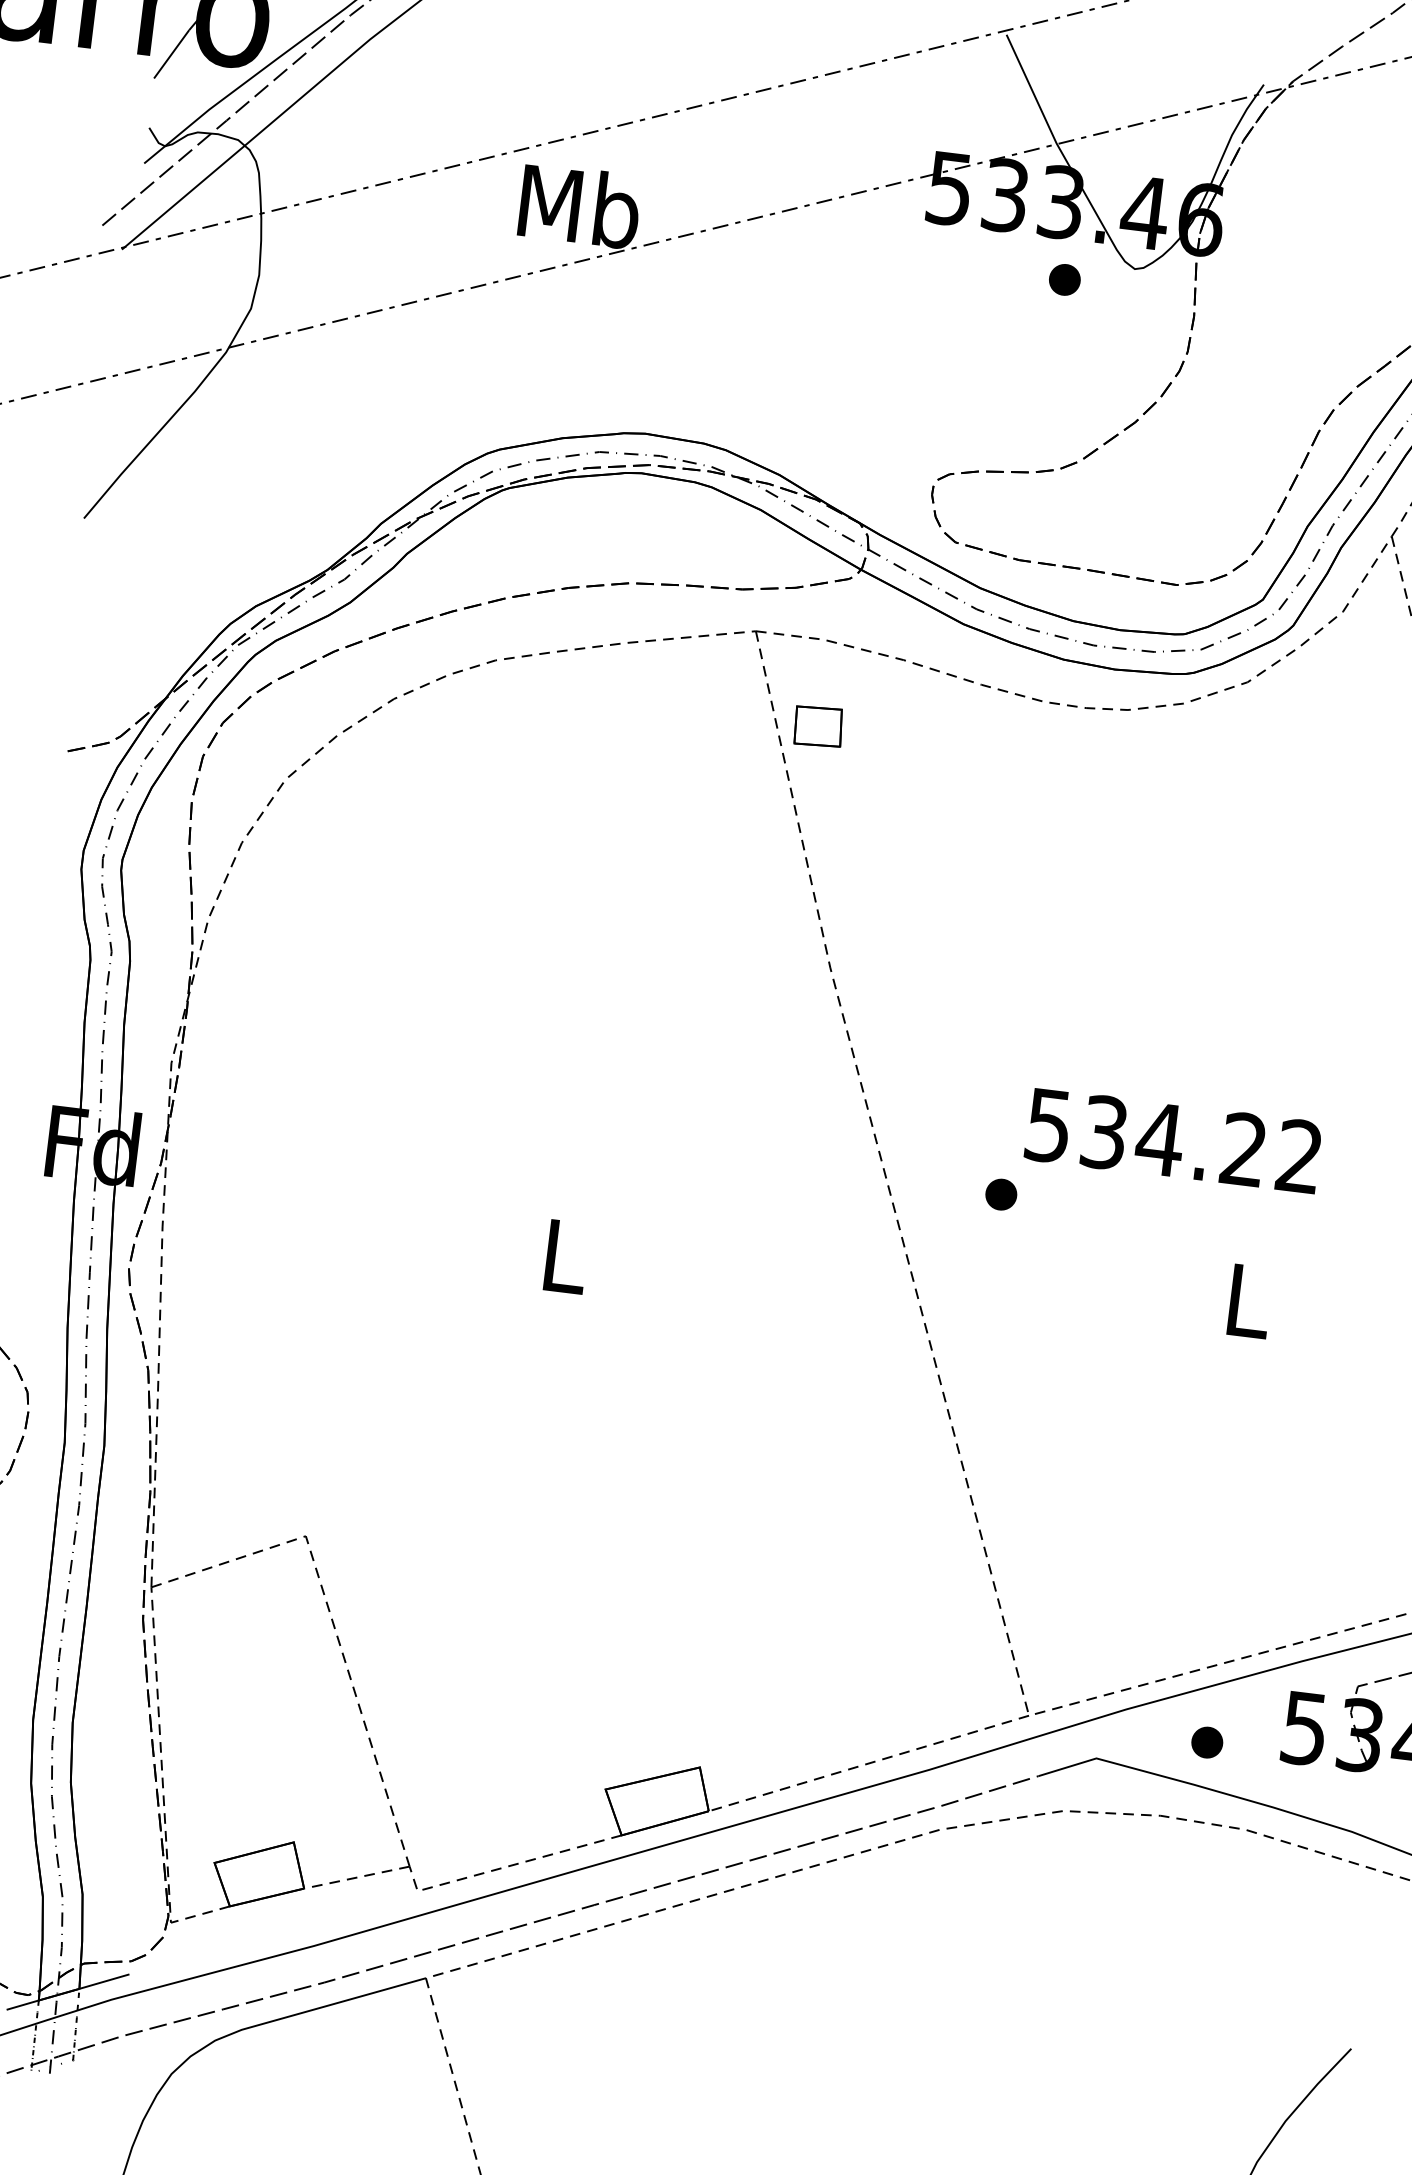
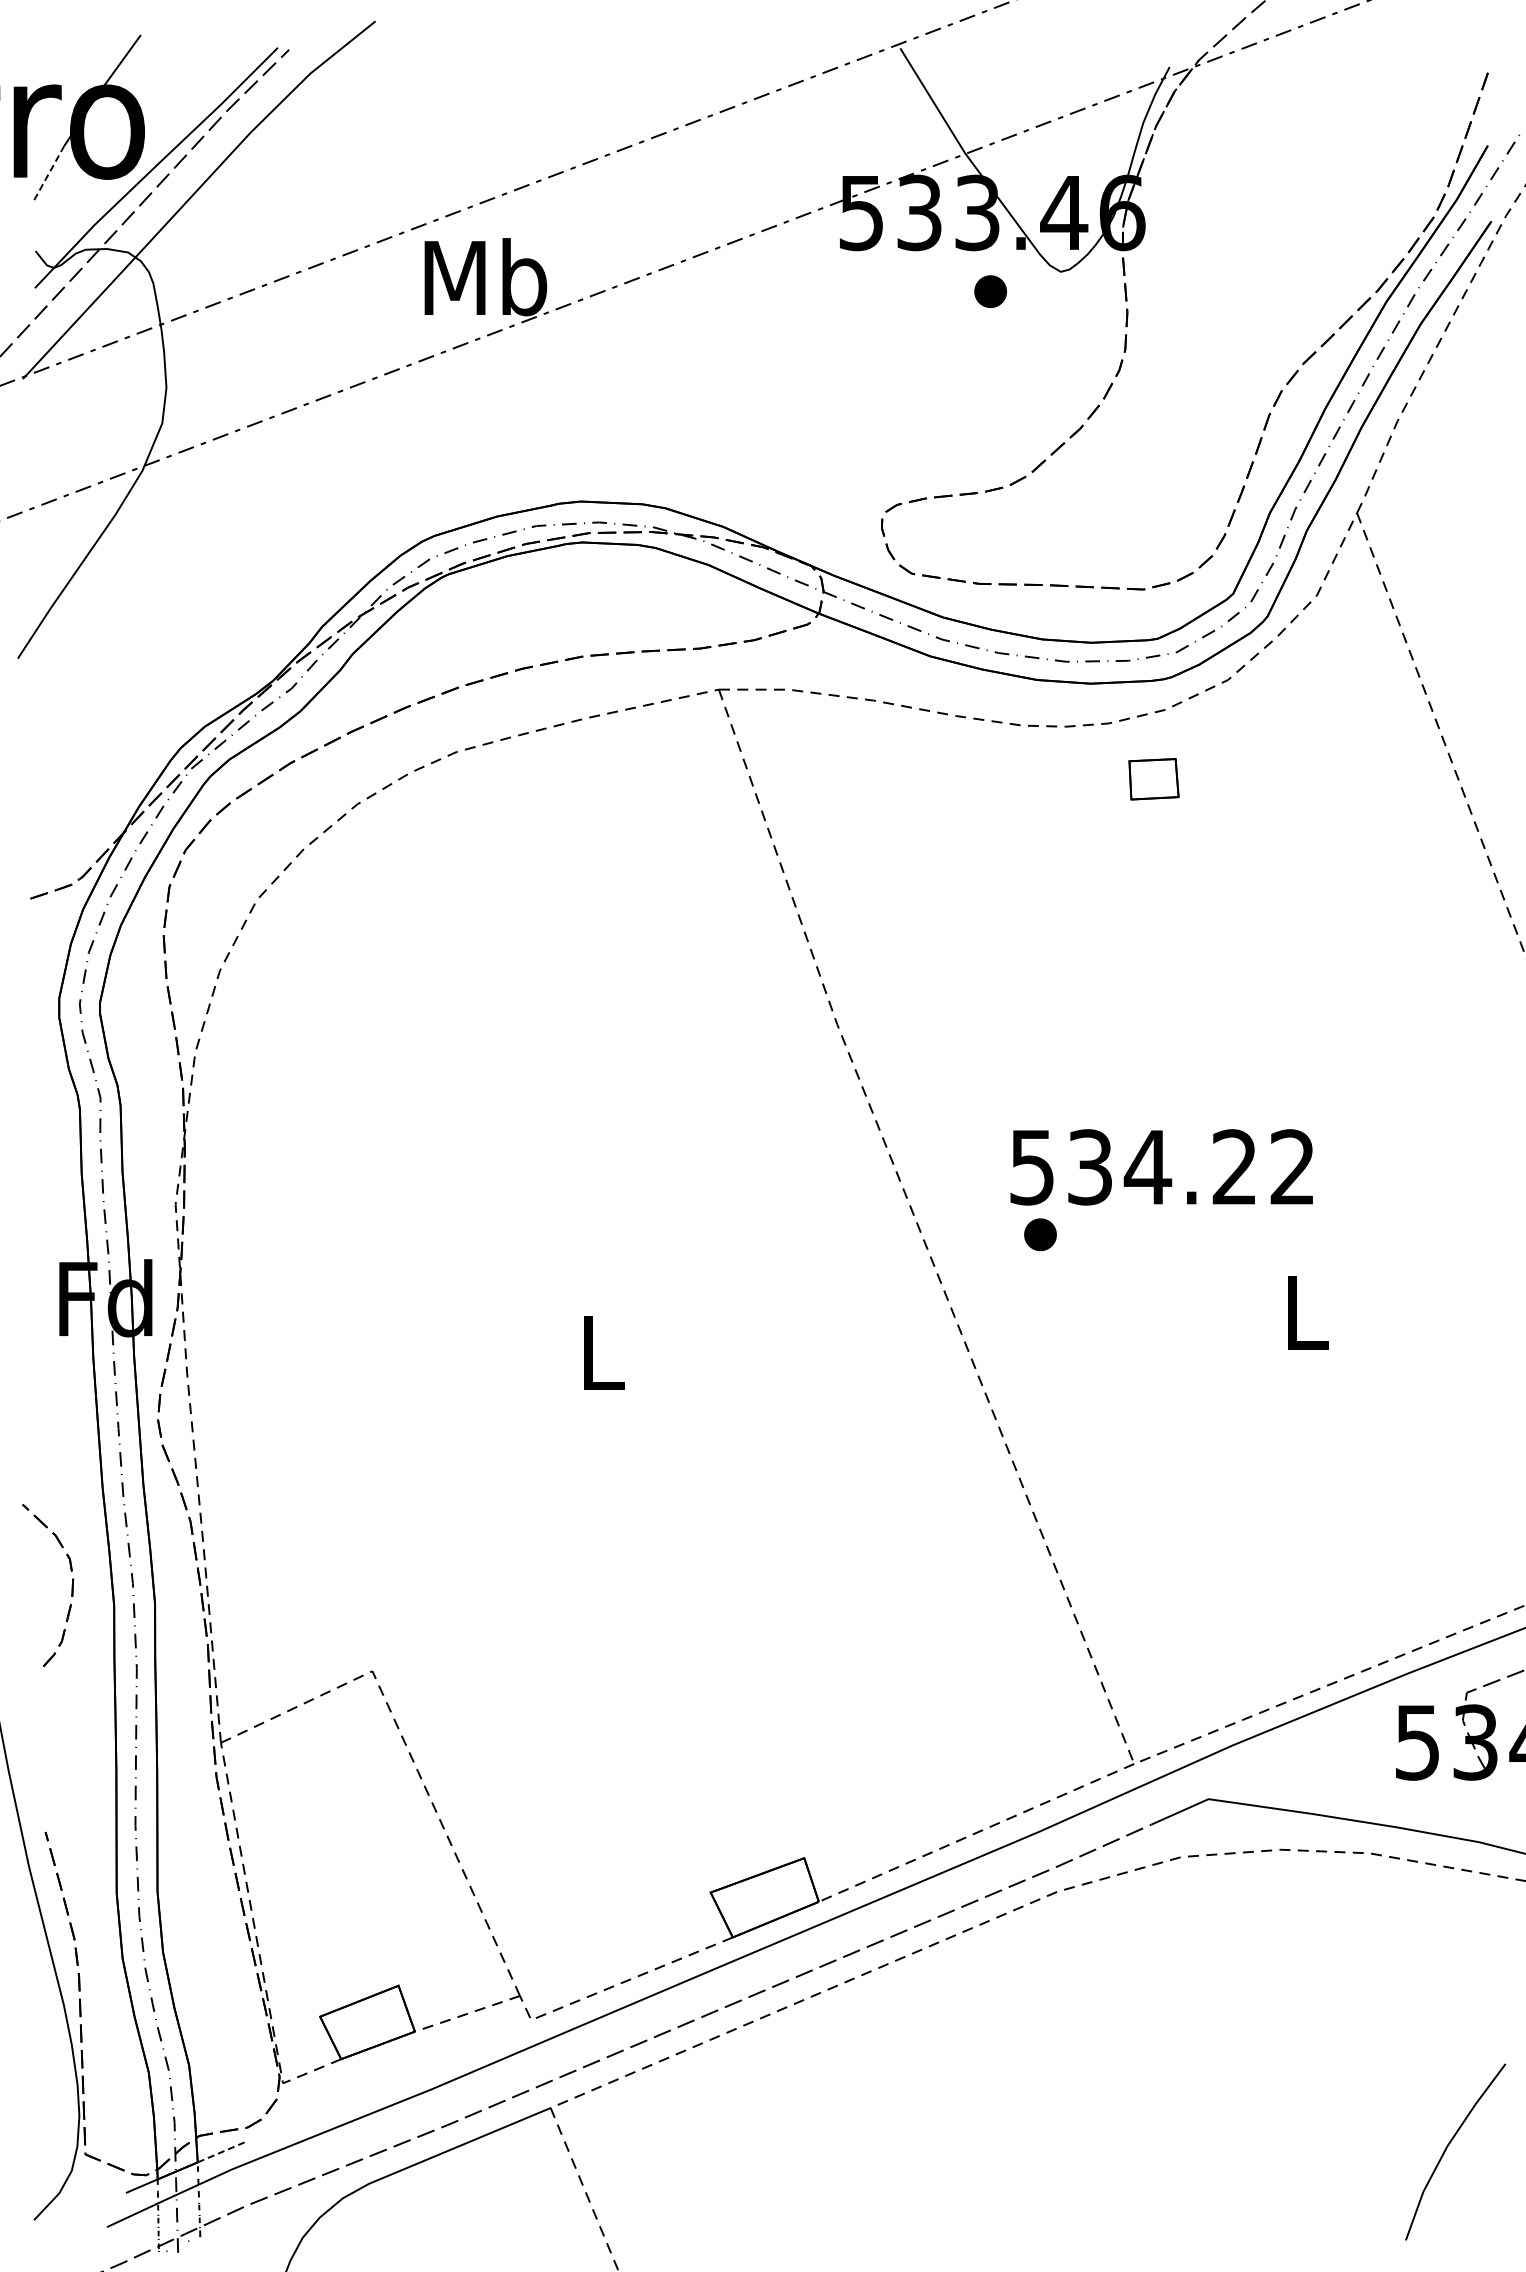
line: (171, 54) -> (49, 173), solid -> dashed
part: (818, 726) -> (1153, 779), moved
text: (1173, 1141) -> (1161, 1167), moved
part: (1207, 1741) -> (1319, 1768), removed
line: (104, 1981) -> (222, 2151), solid -> dashed

